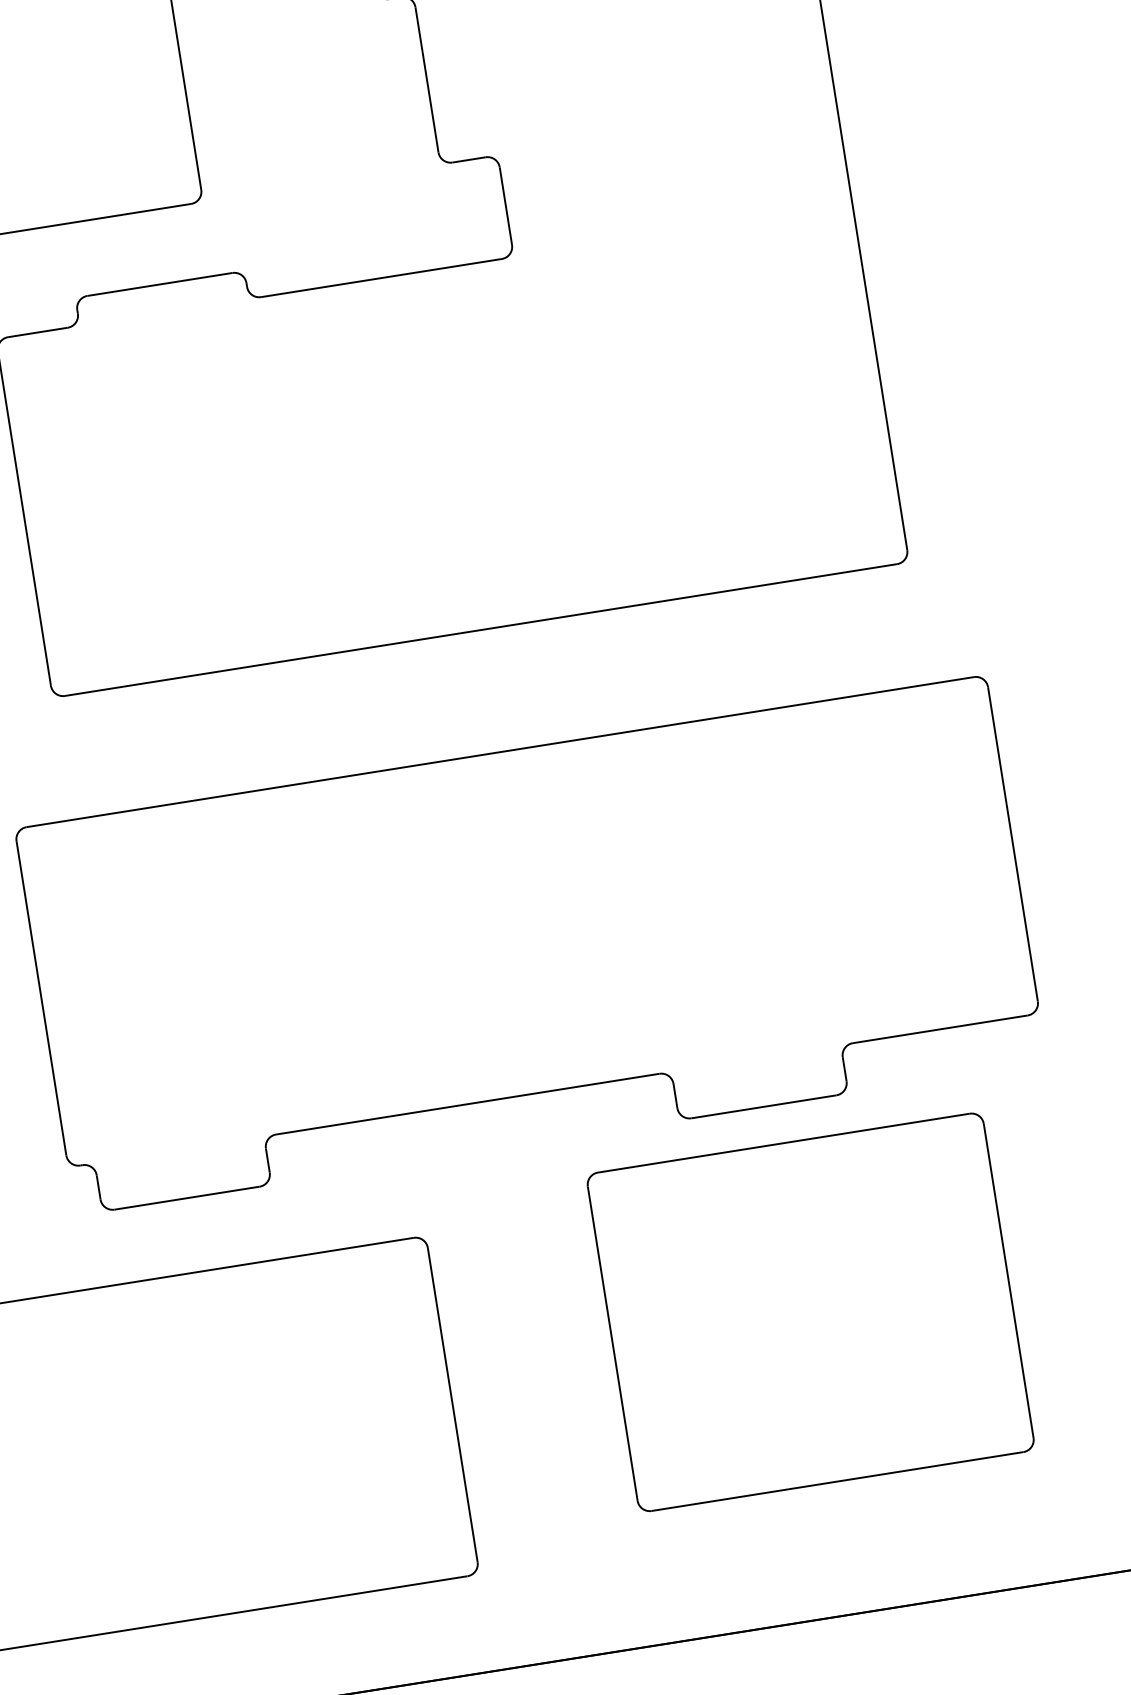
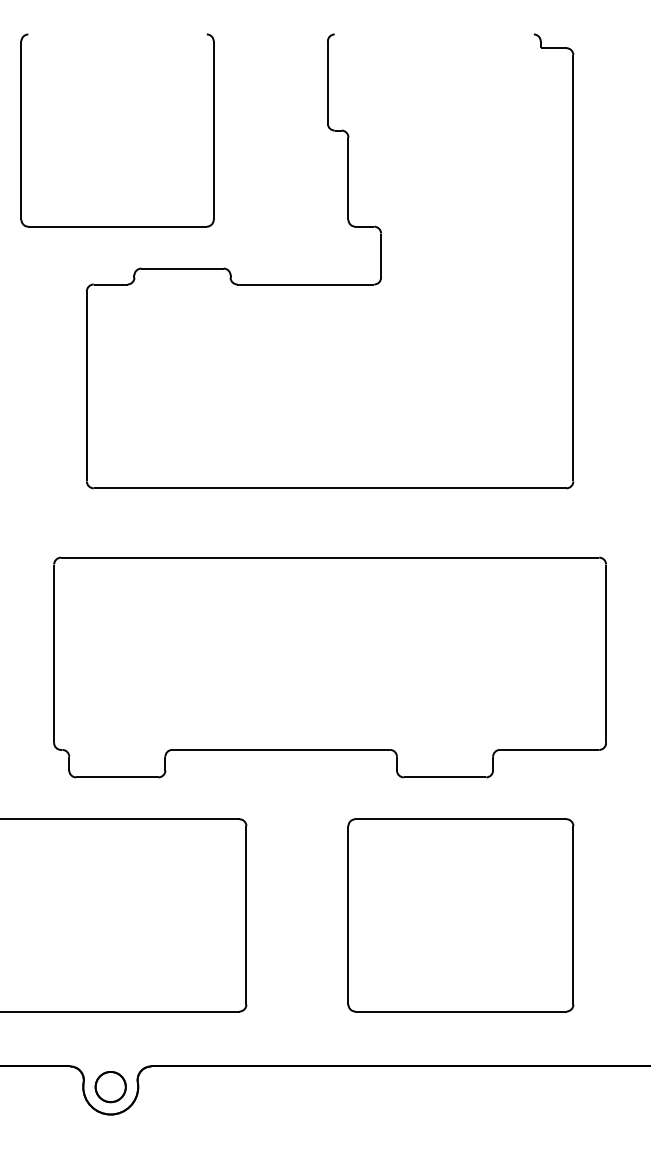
part: (809, 1312) -> (460, 915), moved

